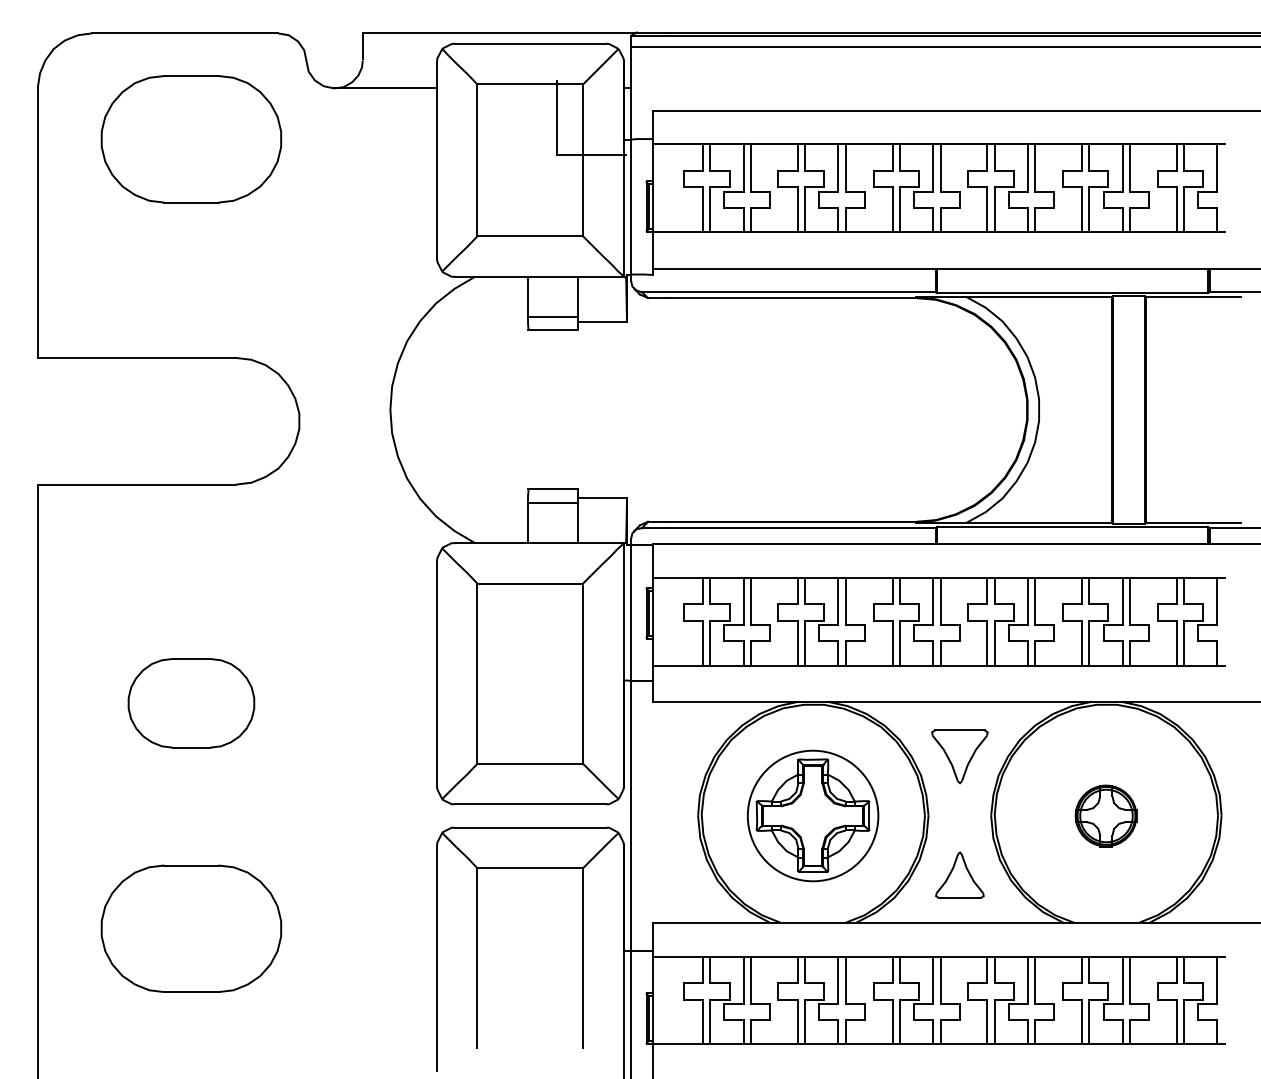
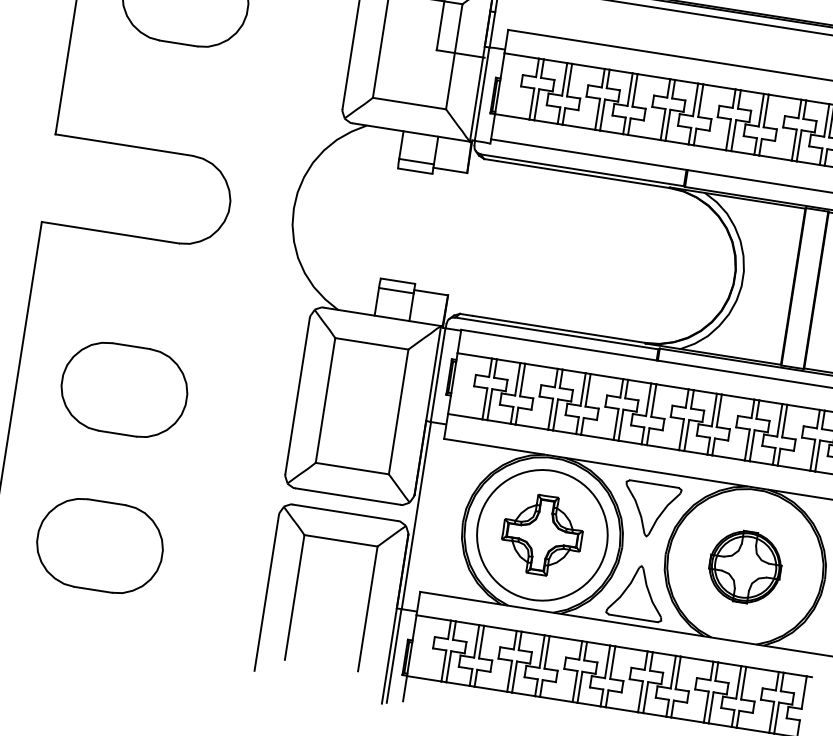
part: (191, 703) -> (124, 390), size x1.43
part: (959, 756) -> (650, 510), size x1.43
circle: (812, 815) -> (542, 534), size x1.43
part: (1105, 815) -> (744, 566), size x1.67
part: (959, 874) -> (637, 591), size x1.67

